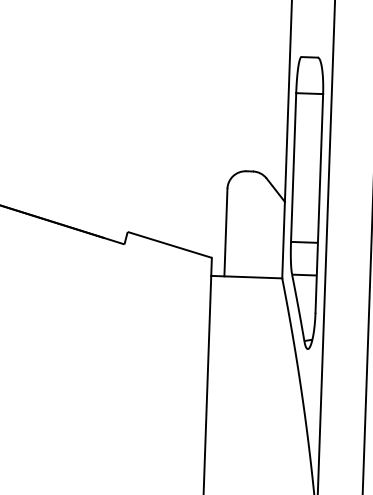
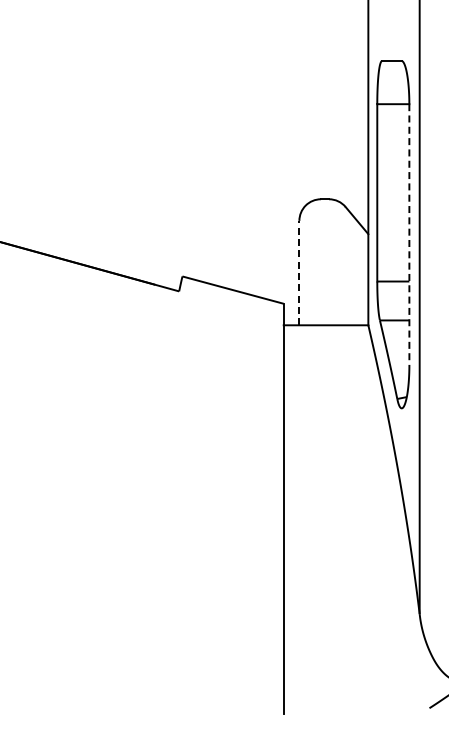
line: (319, 204) -> (409, 235), solid -> dashed
line: (226, 232) -> (299, 272), solid -> dashed

